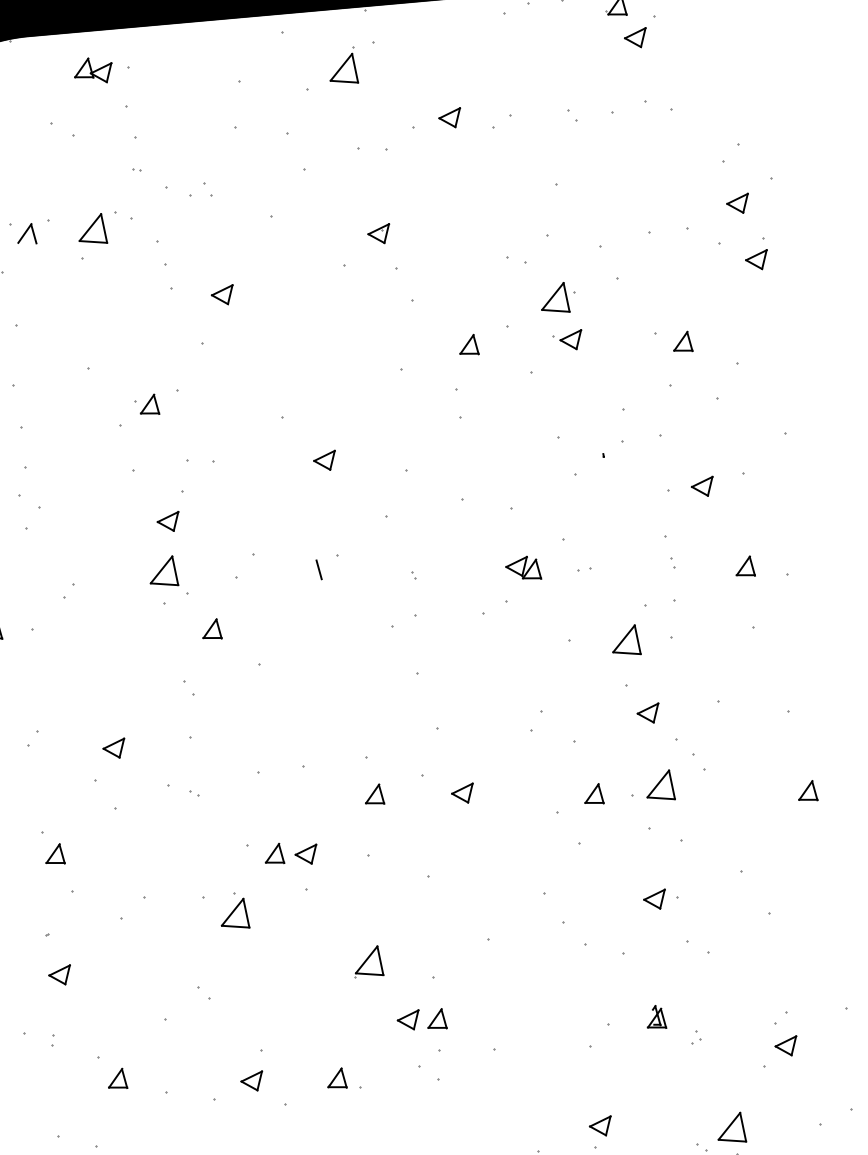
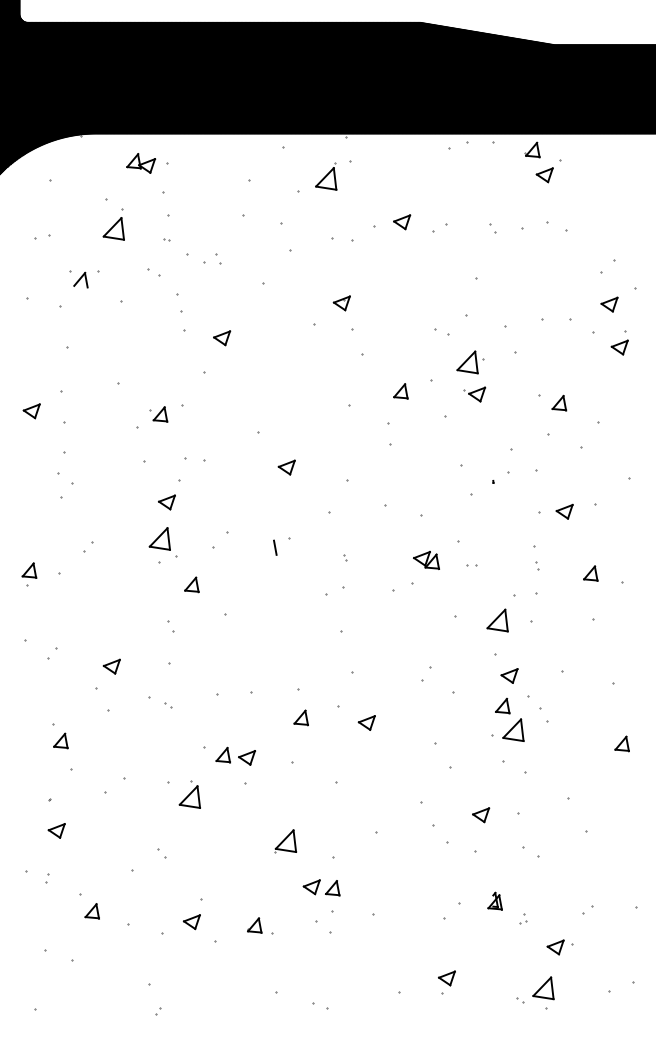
part: (91, 229) -> (113, 228), moved
part: (593, 793) -> (502, 705), moved
part: (655, 900) -> (481, 815), moved
part: (786, 1046) -> (555, 947), moved

